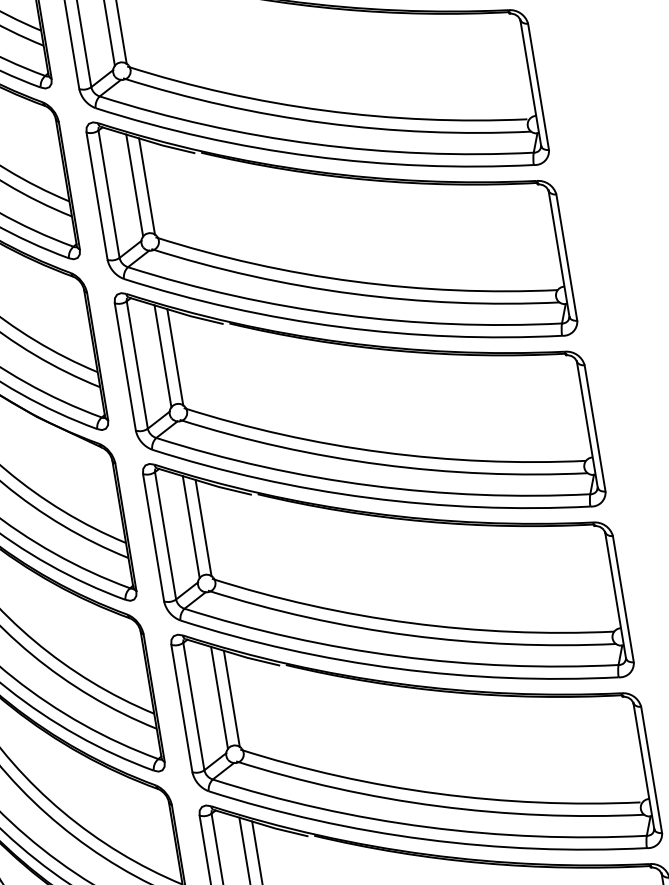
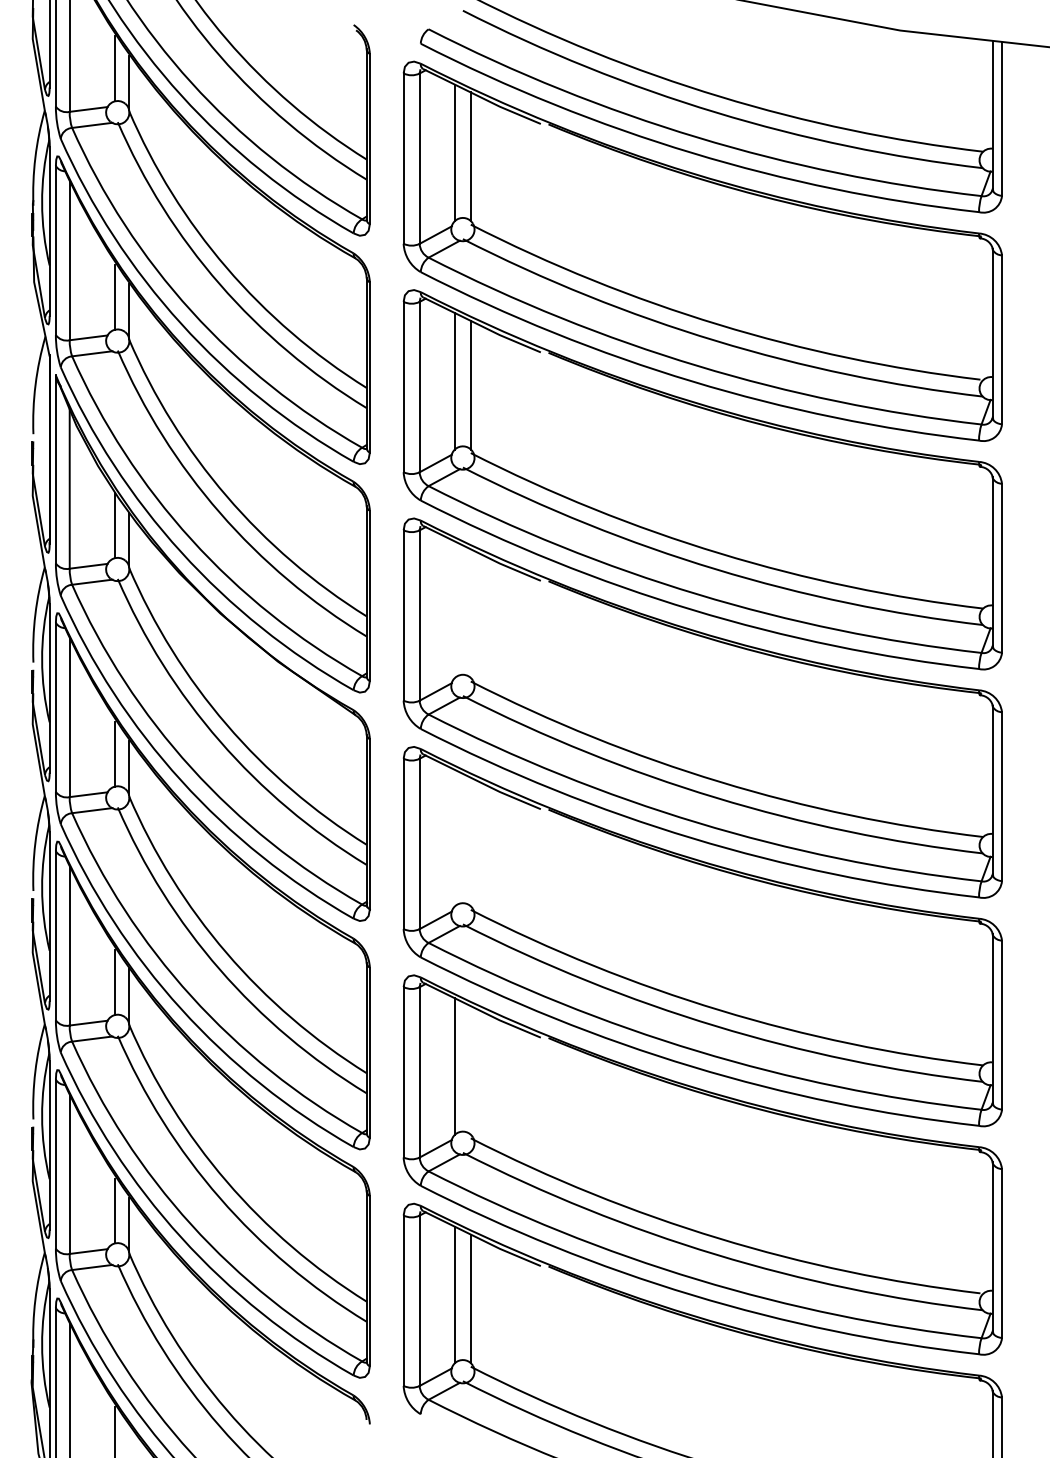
line: (162, 356) -> (454, 609), removed
line: (175, 357) -> (470, 613), removed
line: (190, 526) -> (454, 837), removed
line: (203, 527) -> (470, 841), removed
line: (231, 698) -> (470, 1070), removed

